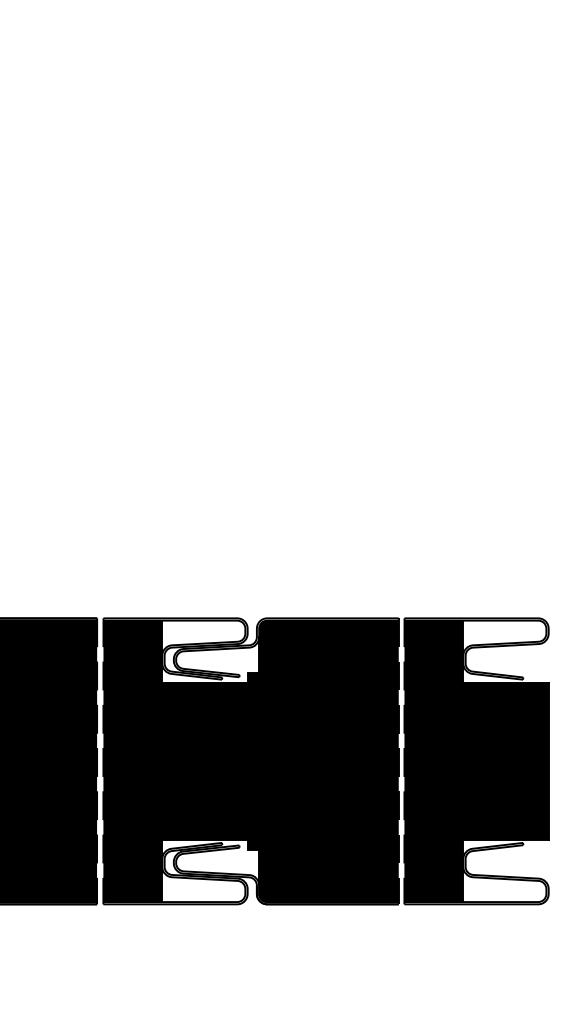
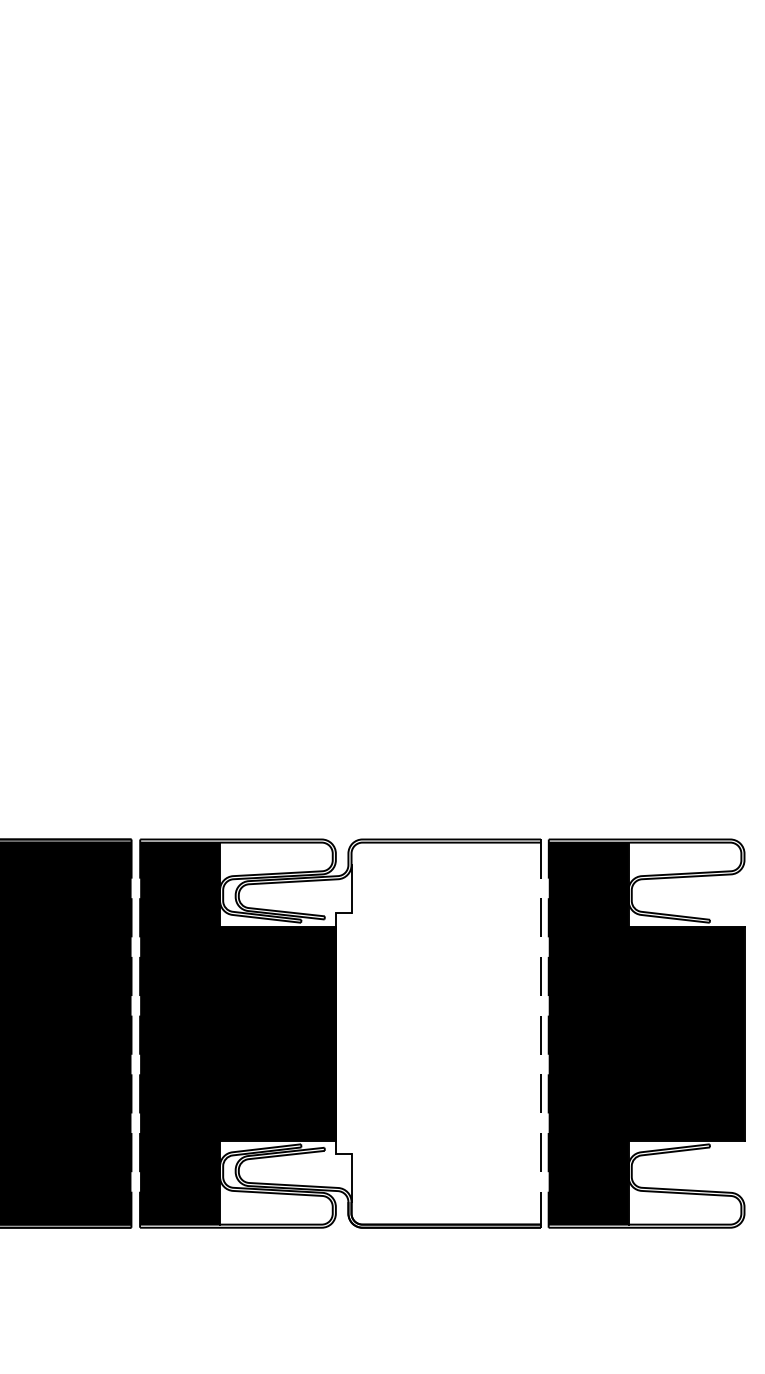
fill: (322, 761) -> (437, 1033), removed

